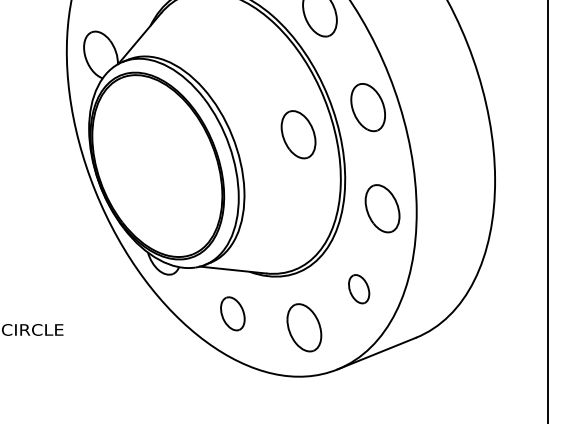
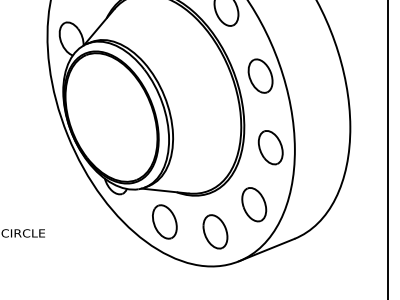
part: (298, 134) -> (211, 95), removed
part: (358, 288) -> (253, 204), size x1.67
part: (232, 313) -> (164, 221), size x1.43

